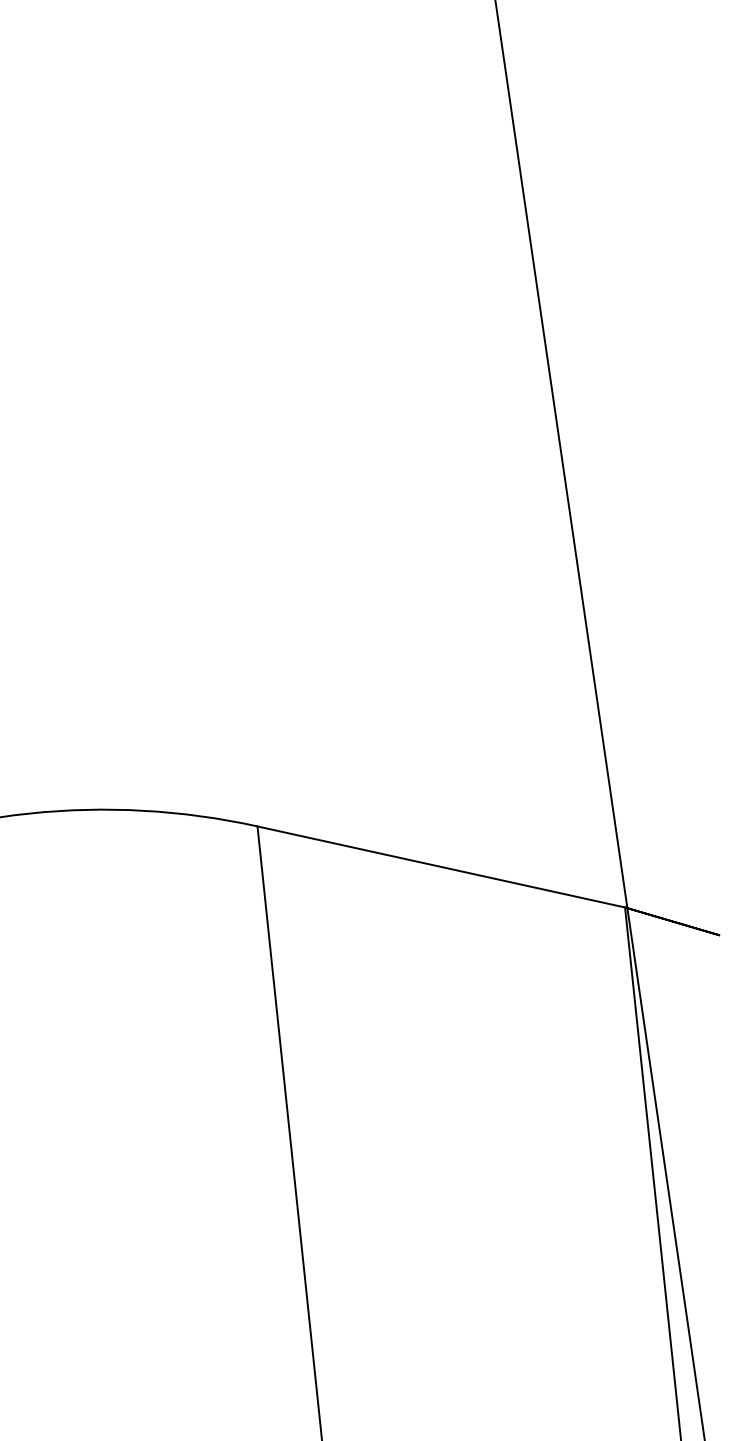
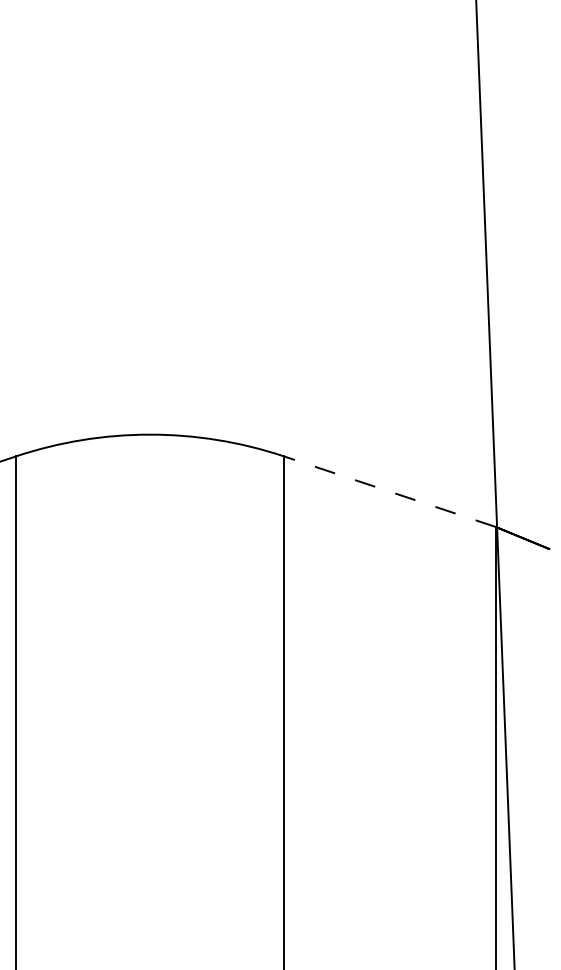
line: (440, 866) -> (389, 491), solid -> dashed

